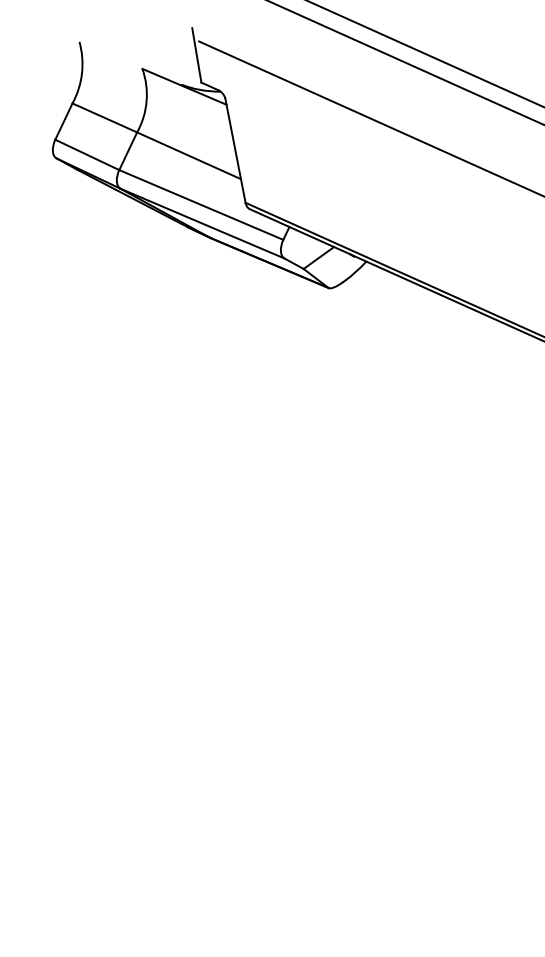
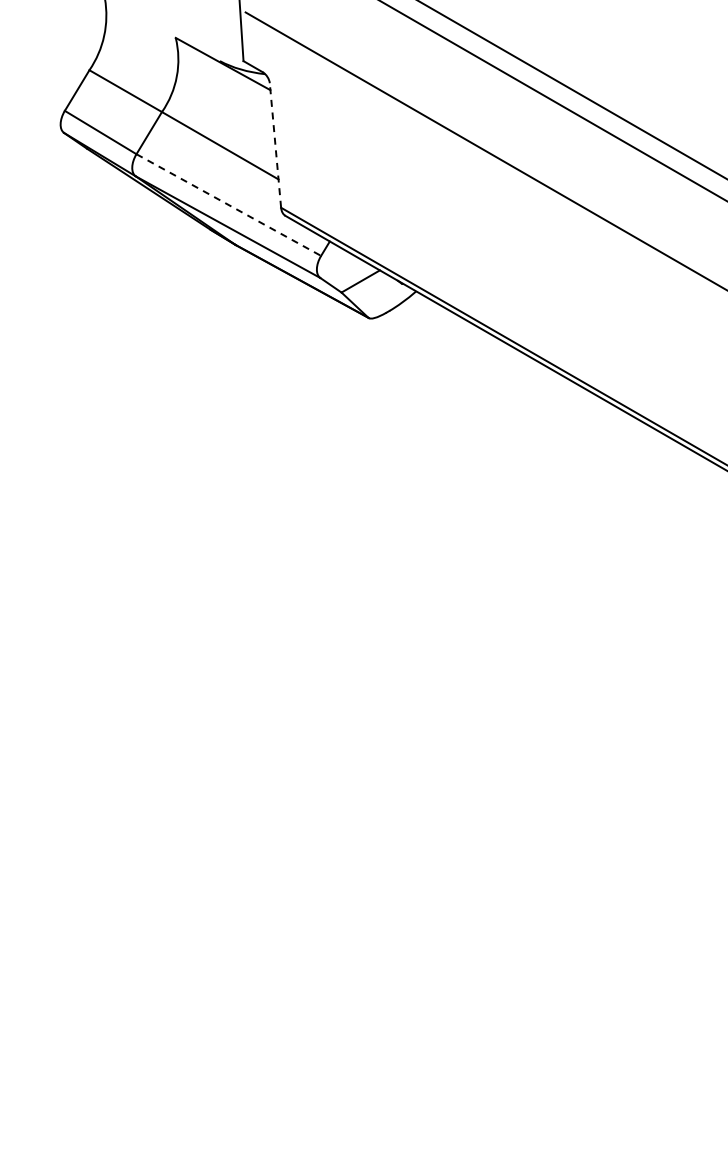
line: (235, 150) -> (275, 145), solid -> dashed
line: (201, 205) -> (229, 205), solid -> dashed

